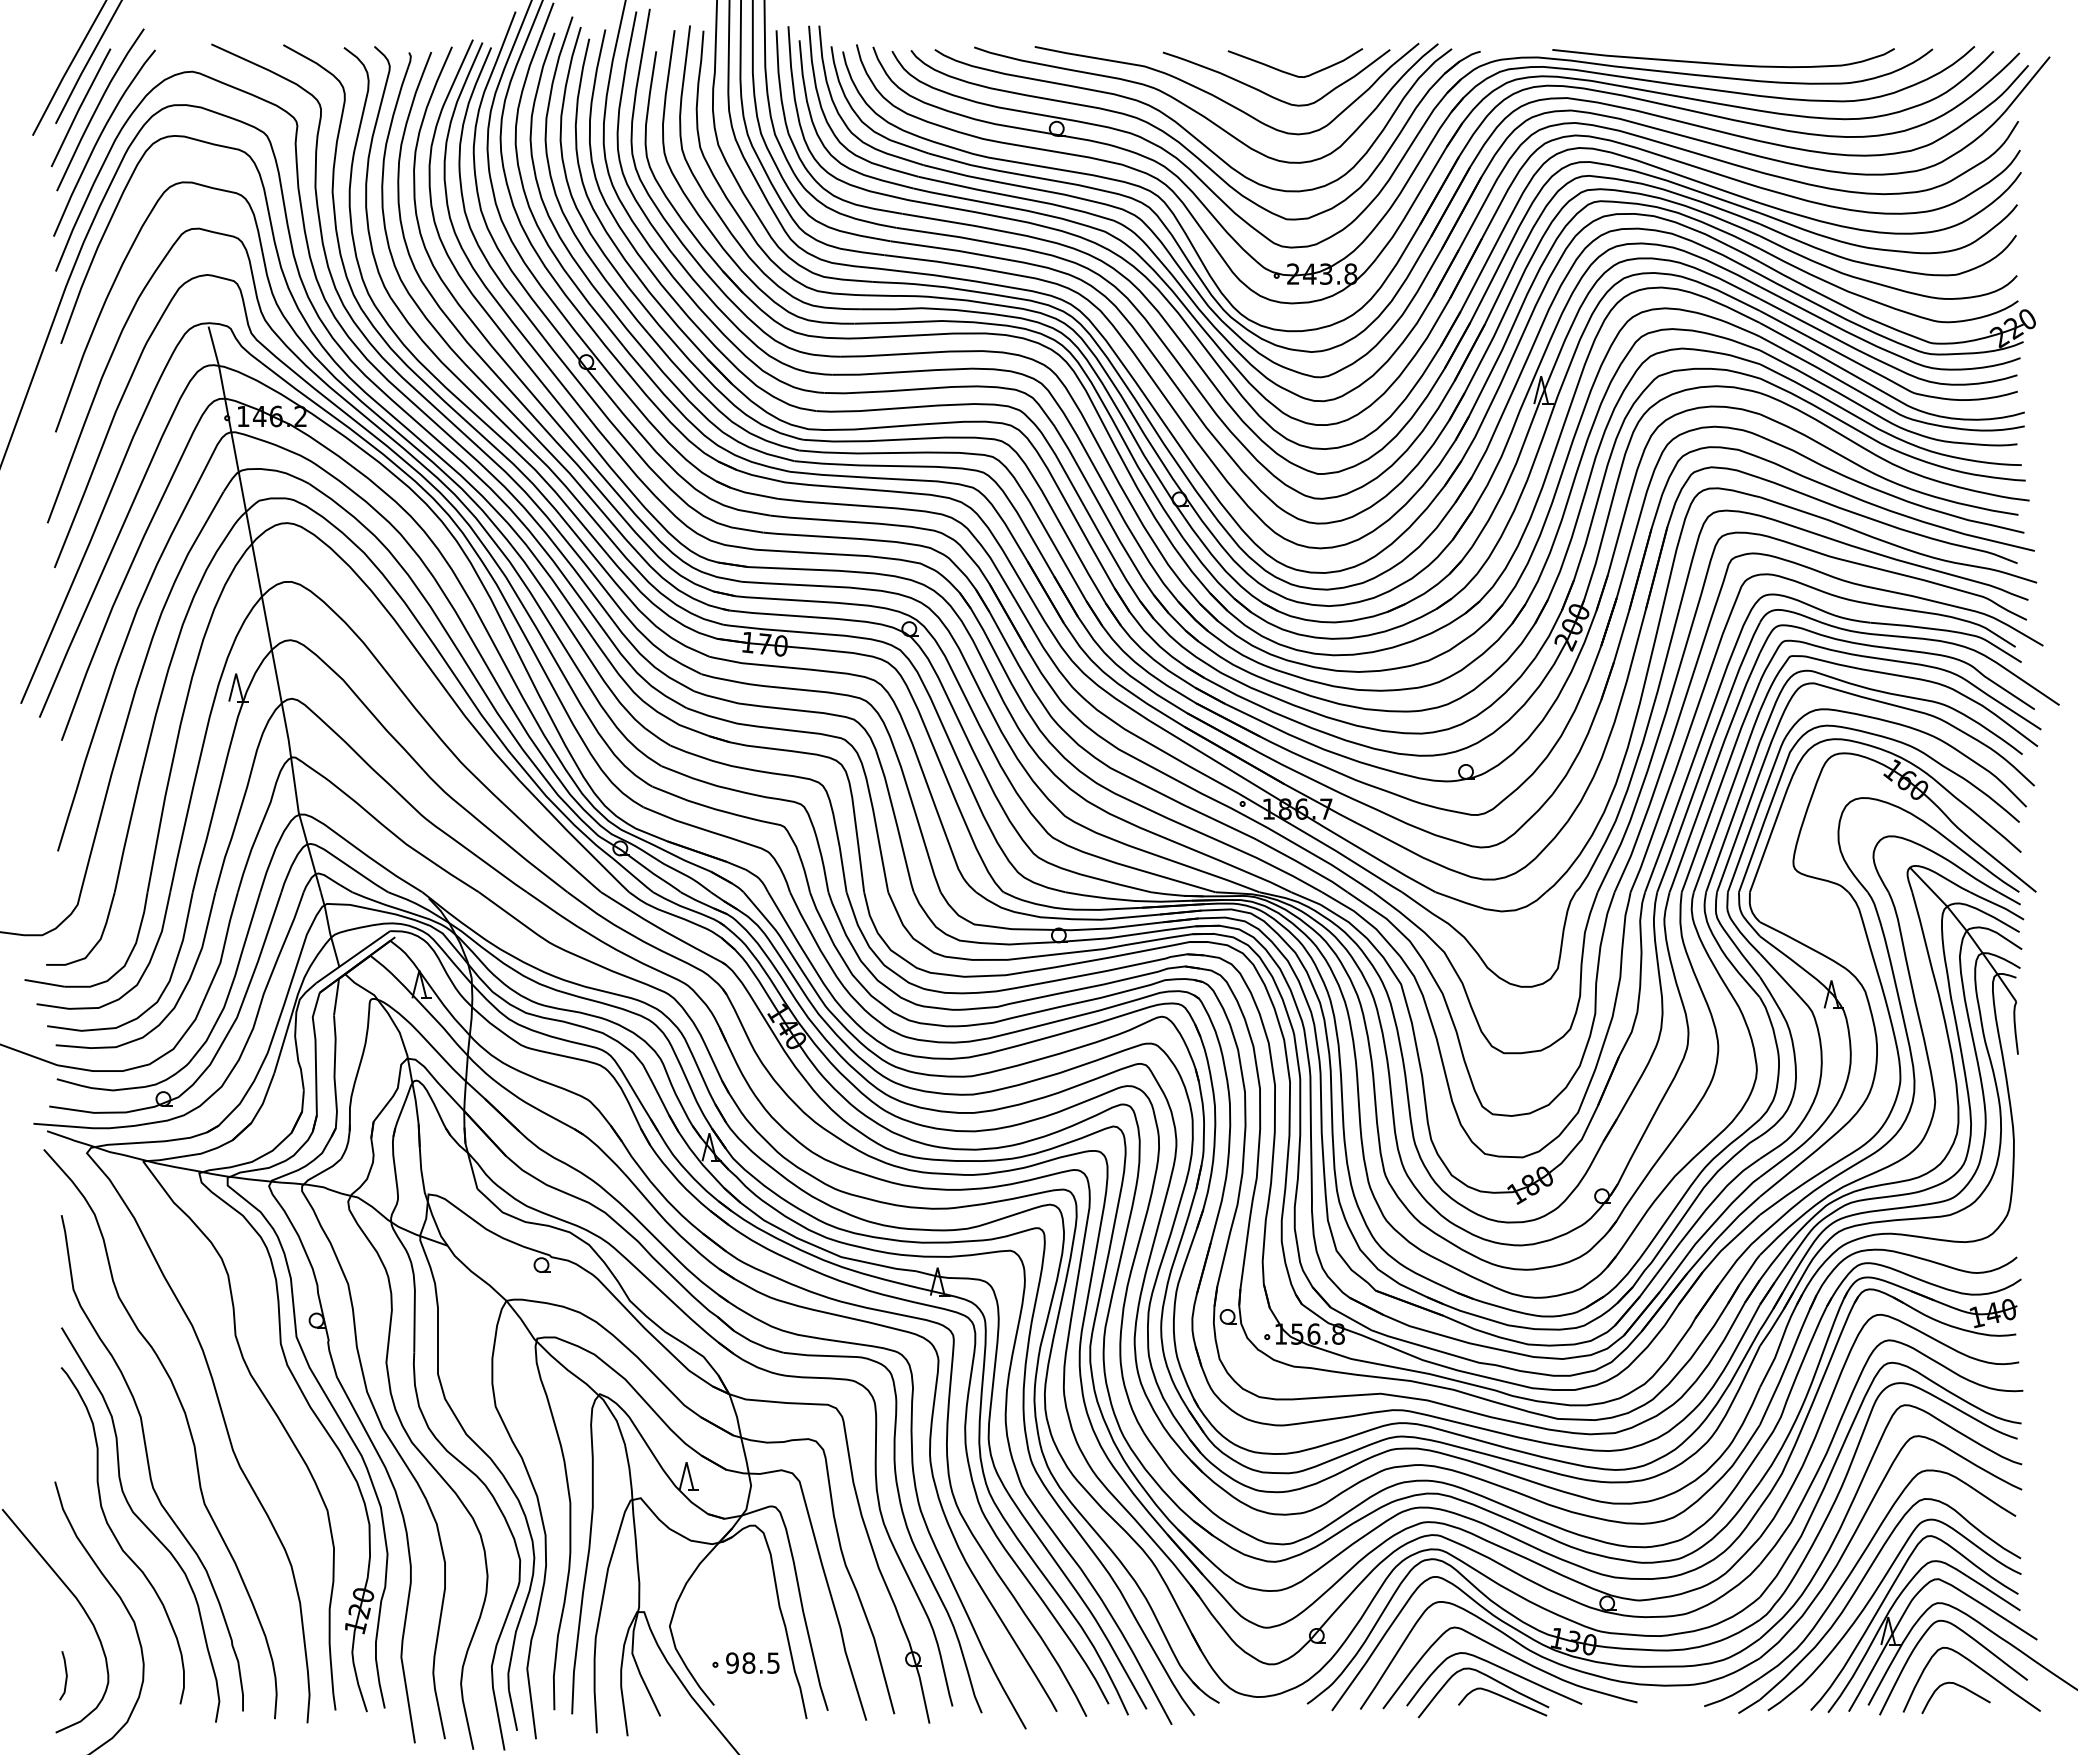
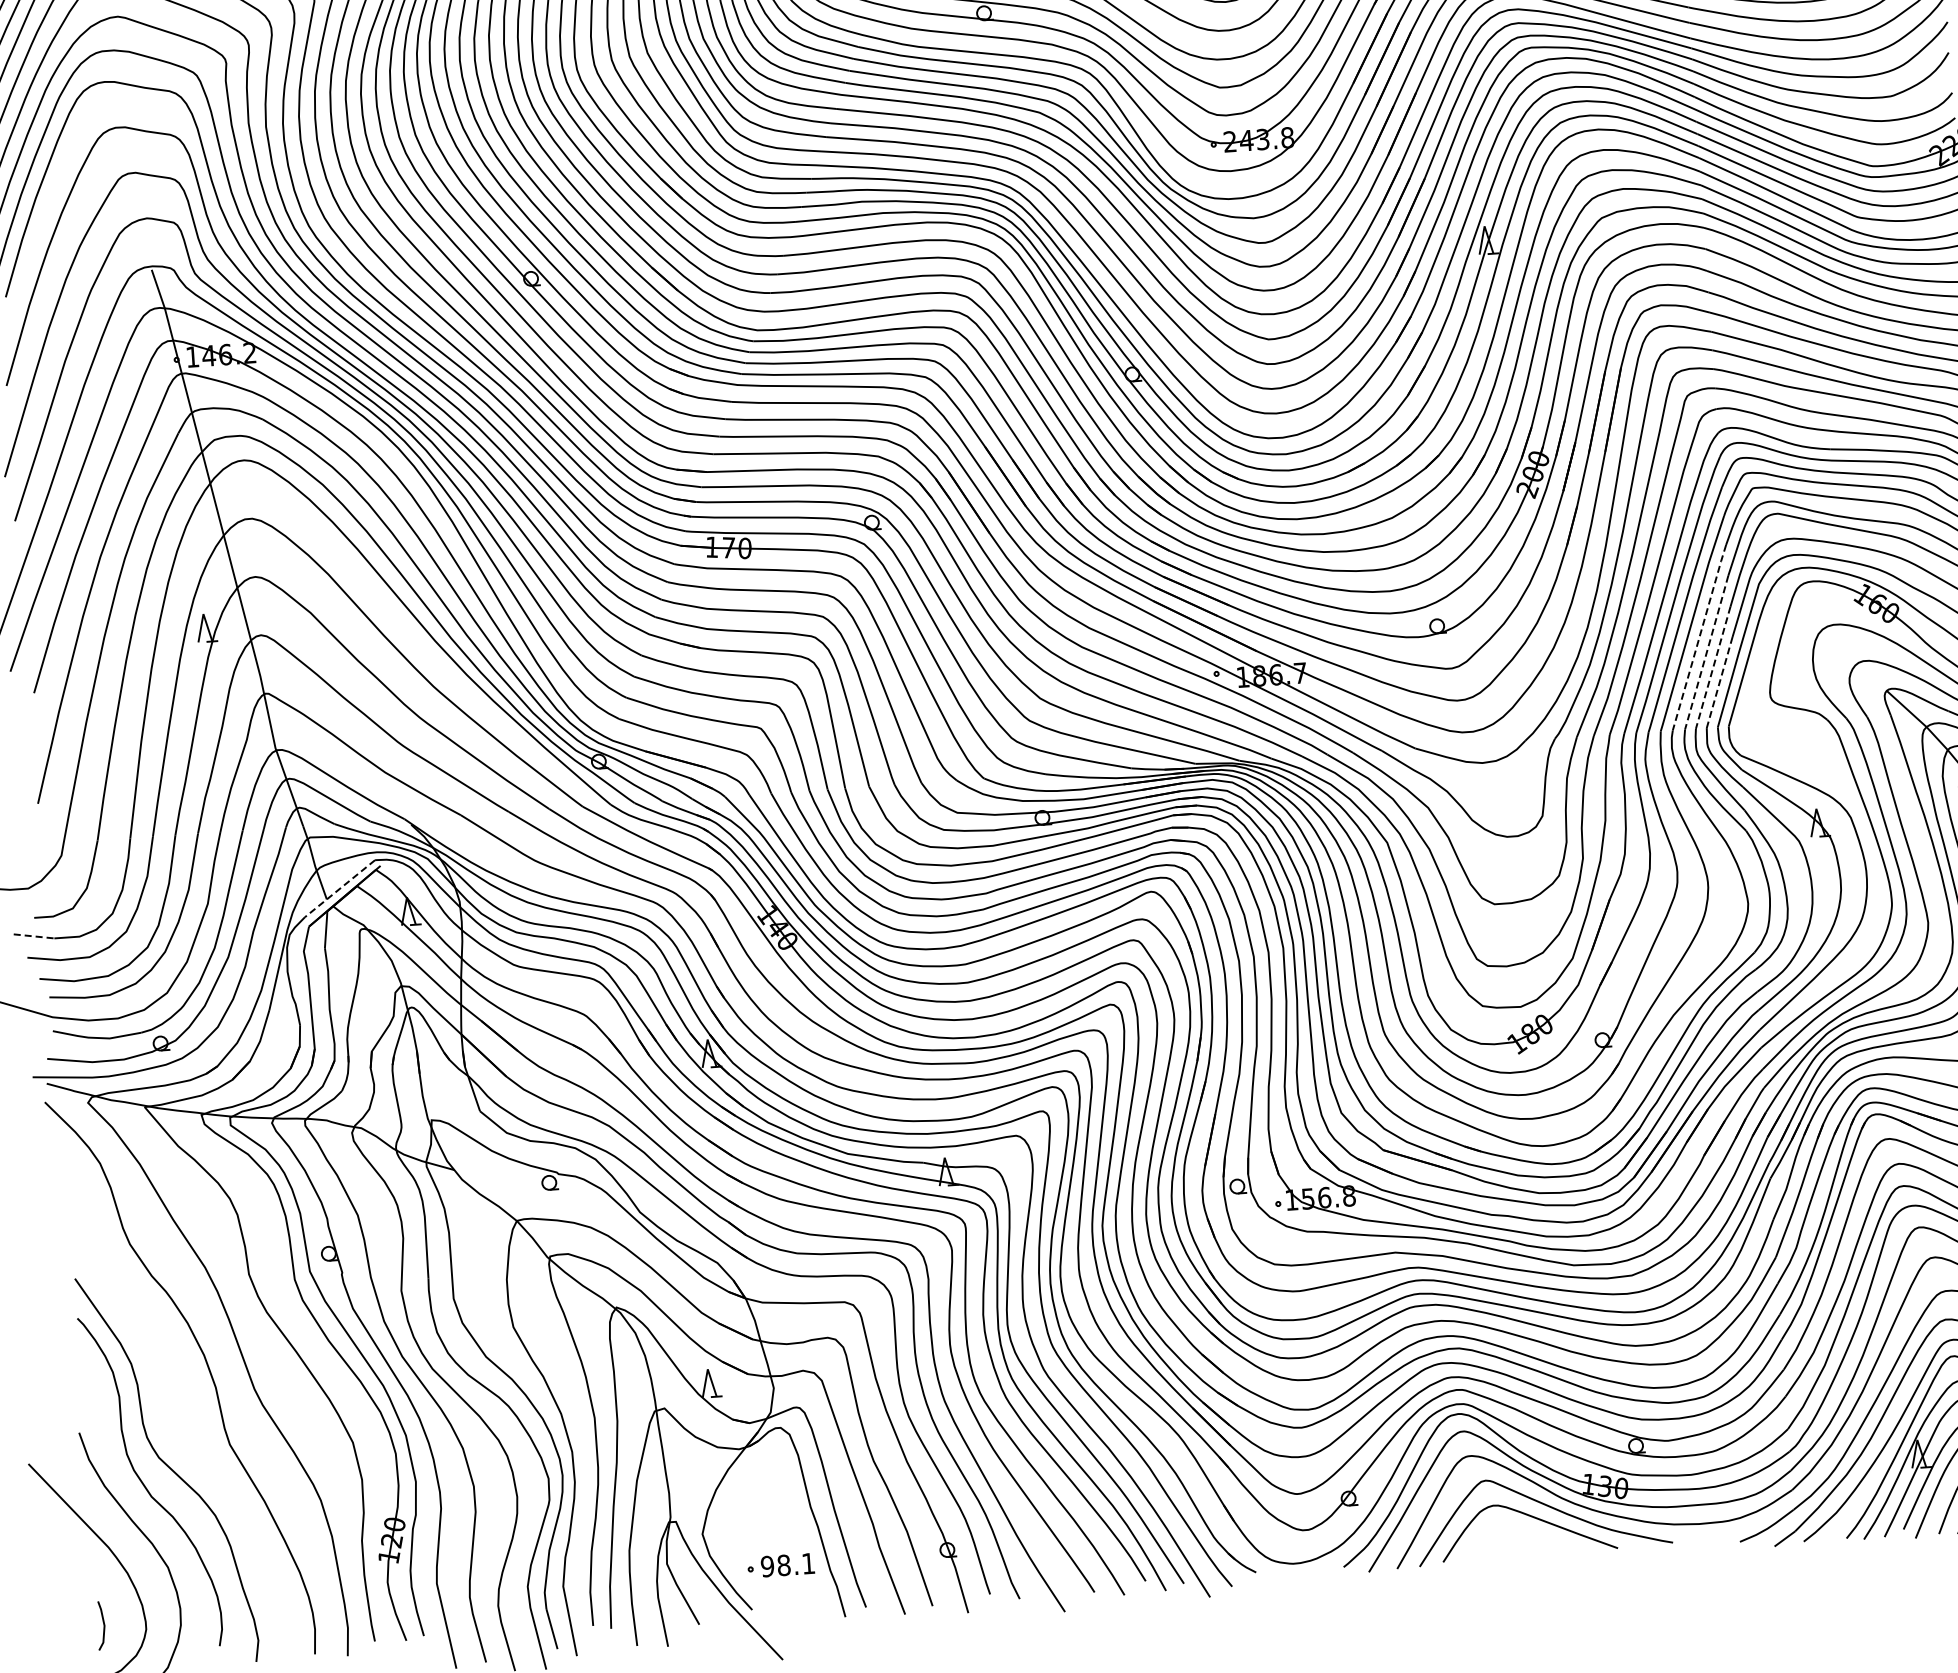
line: (1726, 801) -> (1699, 637), solid -> dashed
line: (1733, 817) -> (1707, 653), solid -> dashed
line: (1738, 832) -> (1713, 667), solid -> dashed
line: (1743, 848) -> (1719, 683), solid -> dashed
line: (352, 957) -> (339, 889), solid -> dashed
line: (45, 983) -> (34, 936), solid -> dashed
curve: (149, 1463) -> (172, 1408), removed
text: (773, 1662) -> (808, 1563), 98.5 -> 98.1
part: (1483, 1692) -> (1518, 1543), removed

